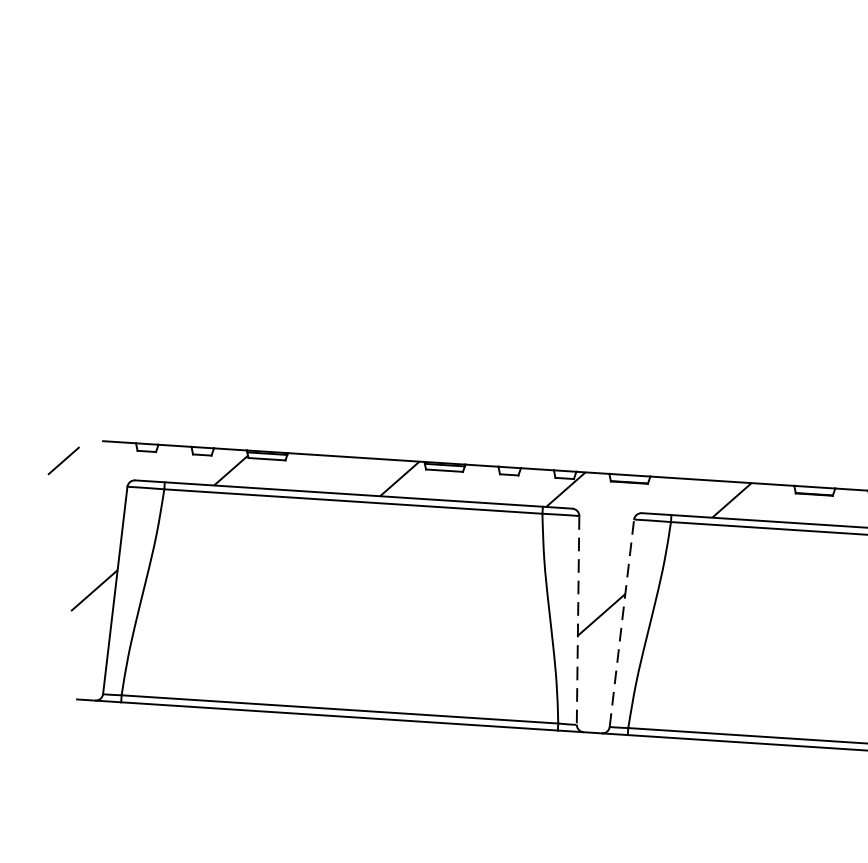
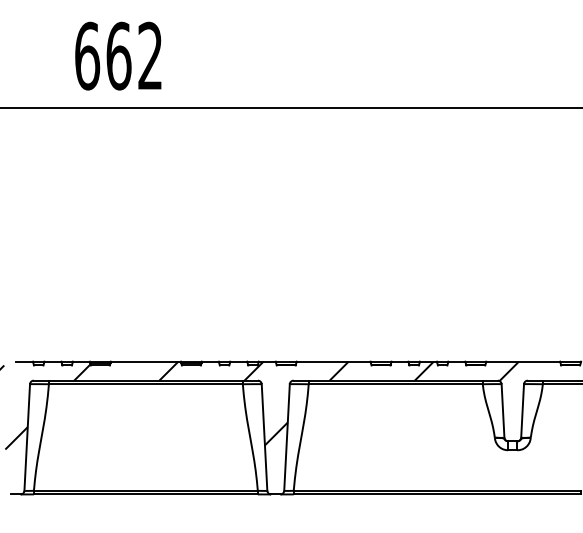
line: (577, 622) -> (264, 438), dashed -> solid
line: (622, 623) -> (287, 437), dashed -> solid

